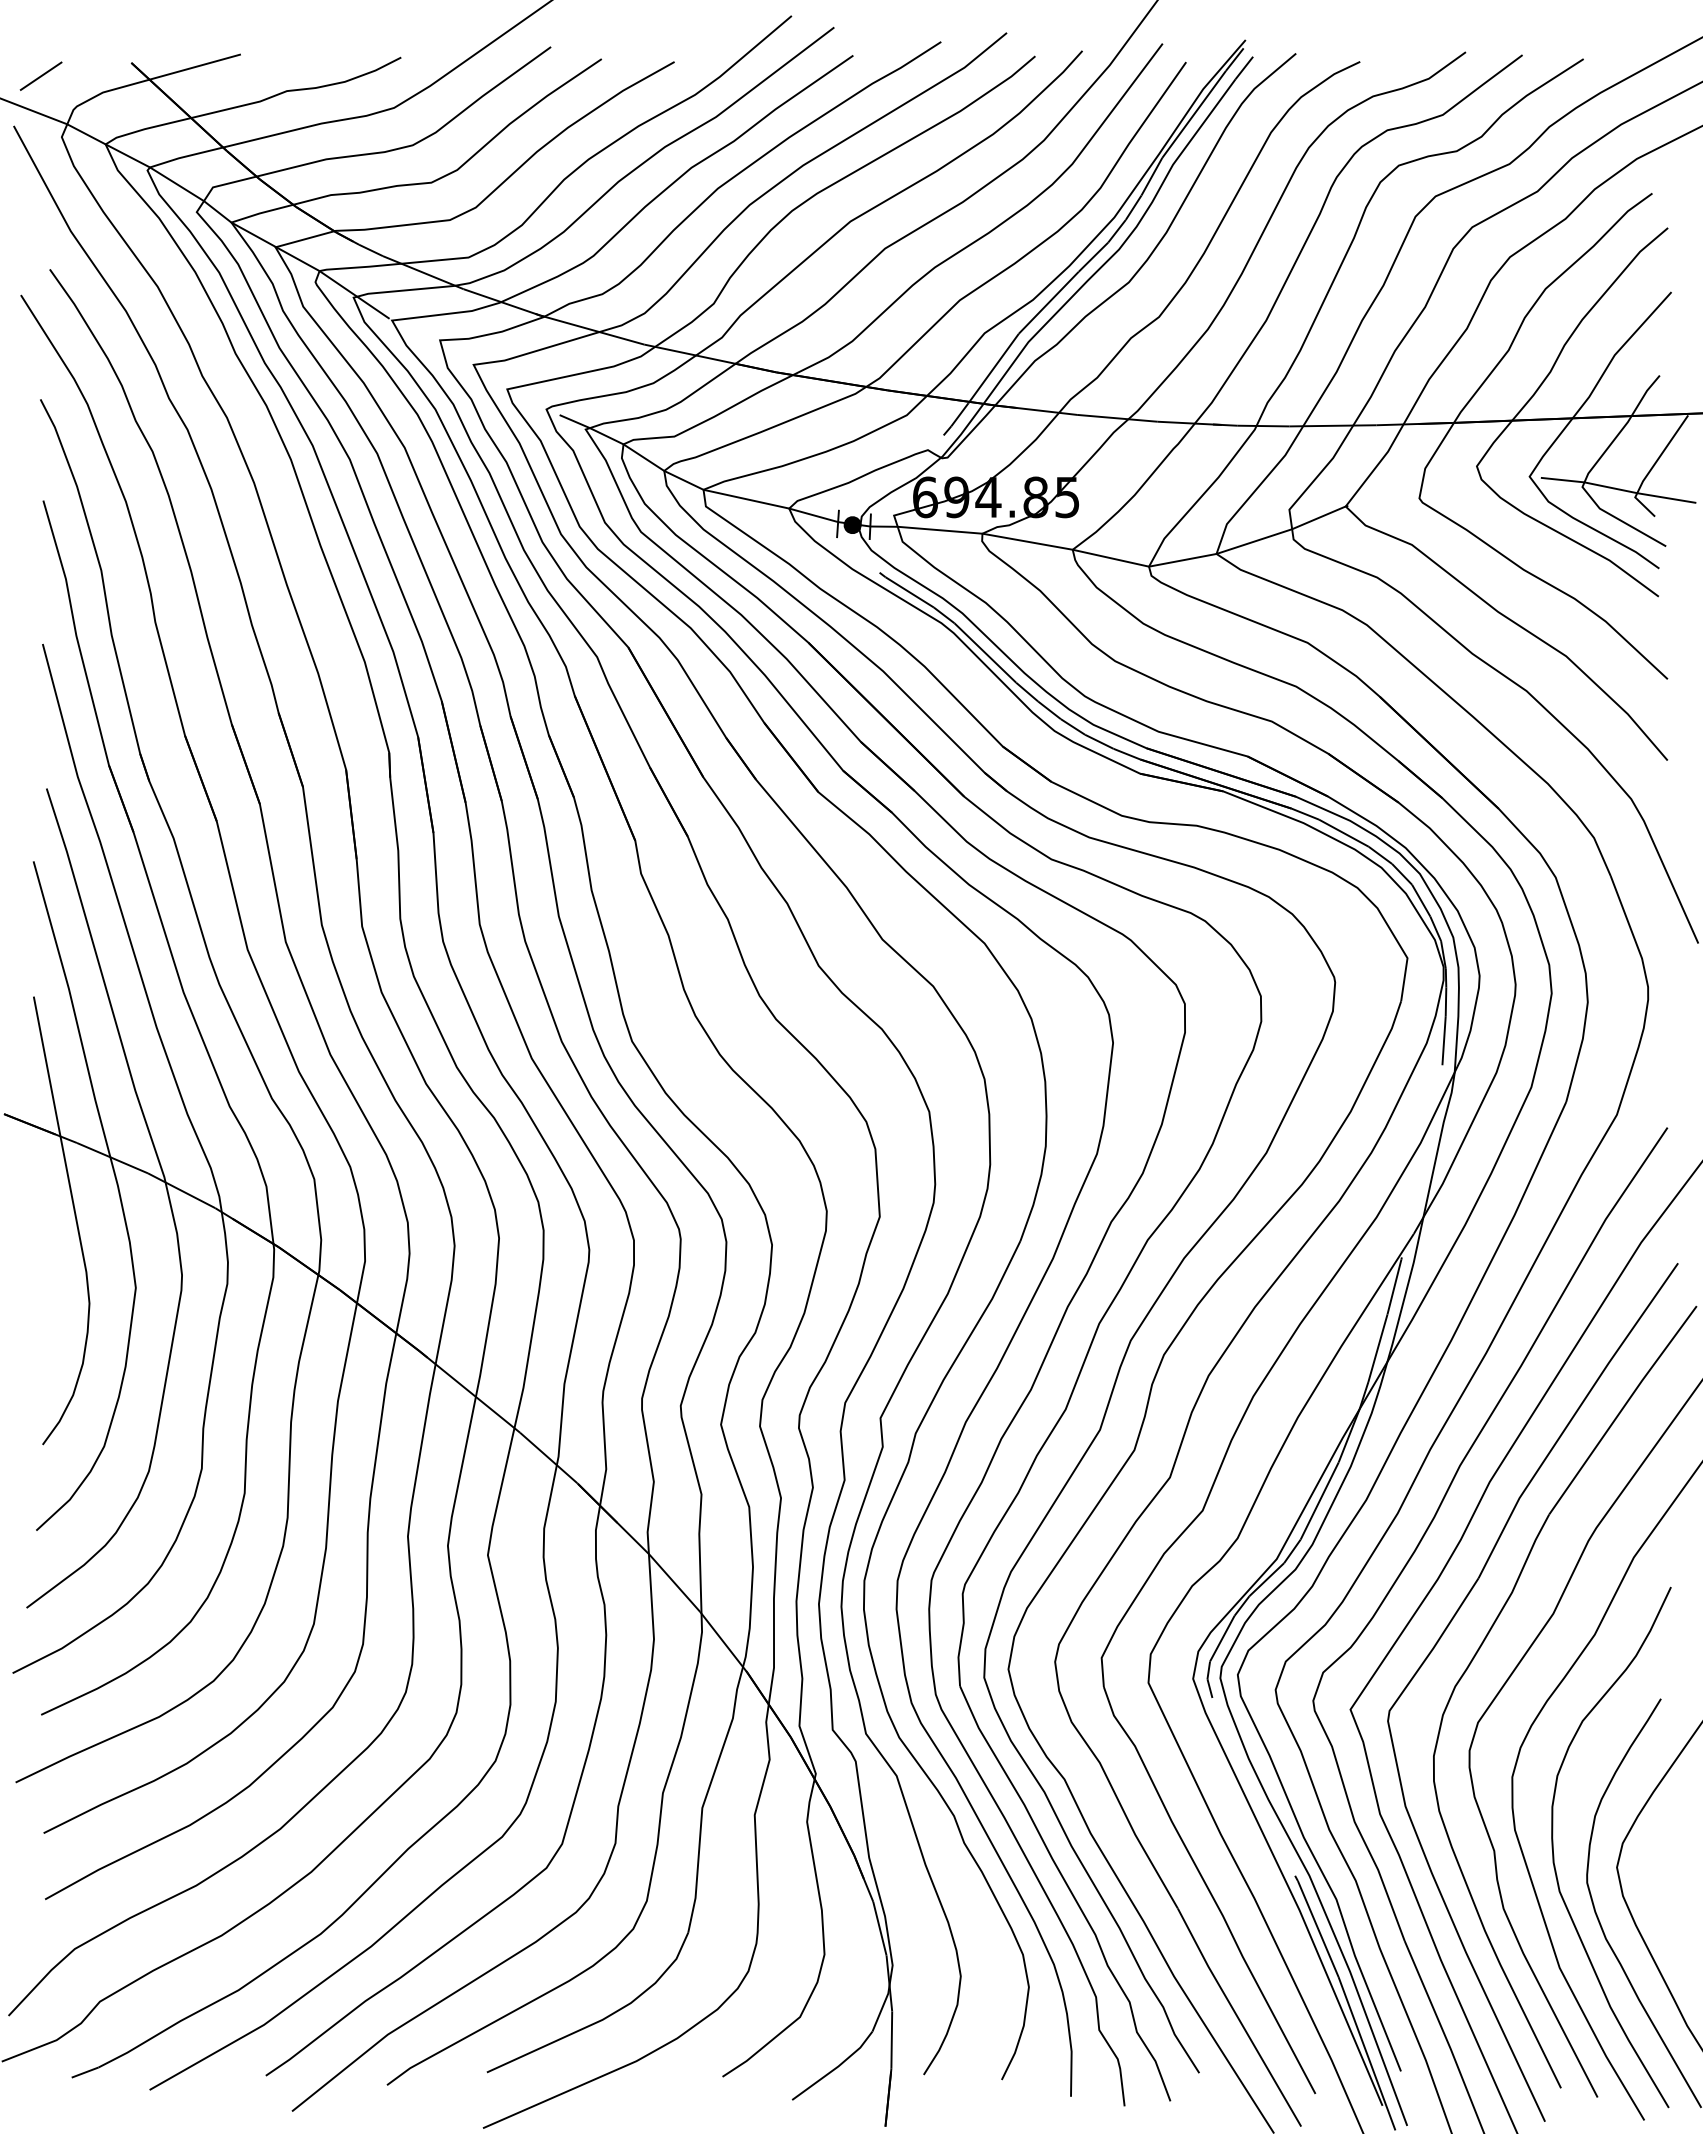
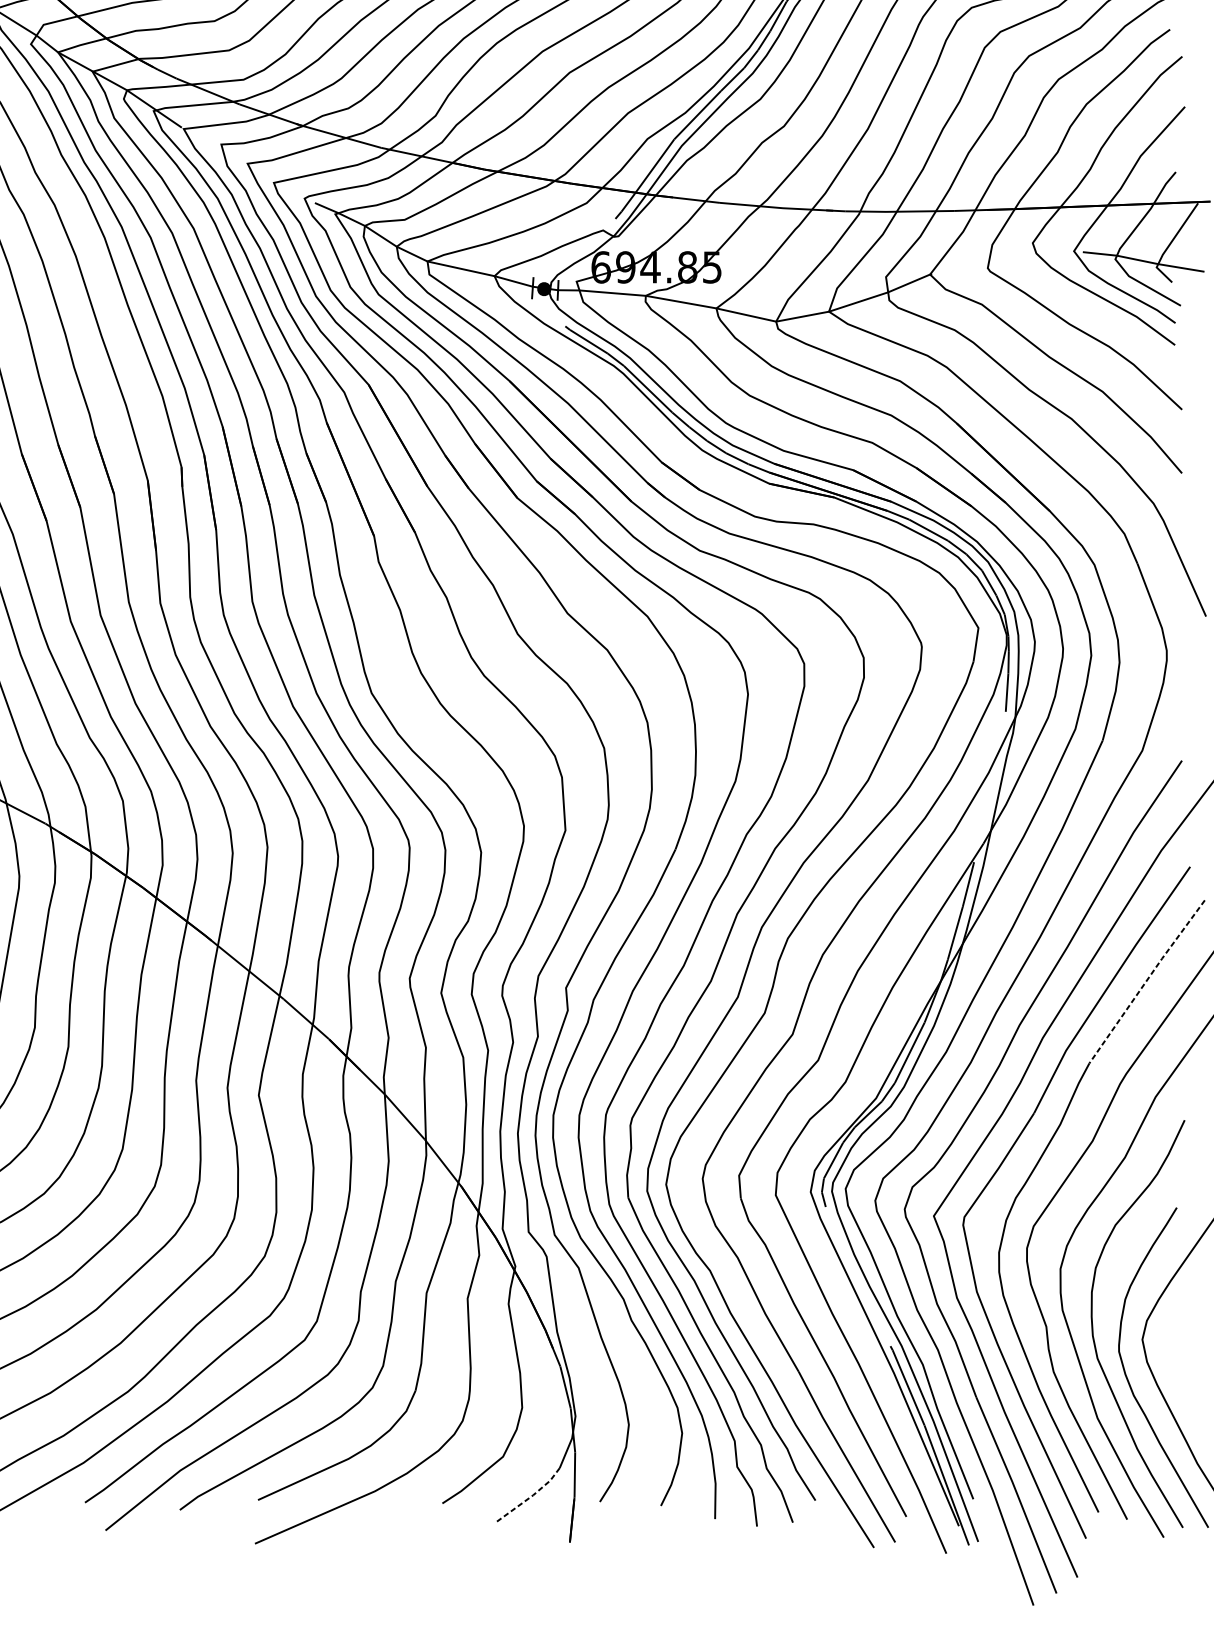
line: (1622, 1409) -> (1146, 981), solid -> dashed
line: (836, 2068) -> (531, 1496), solid -> dashed

